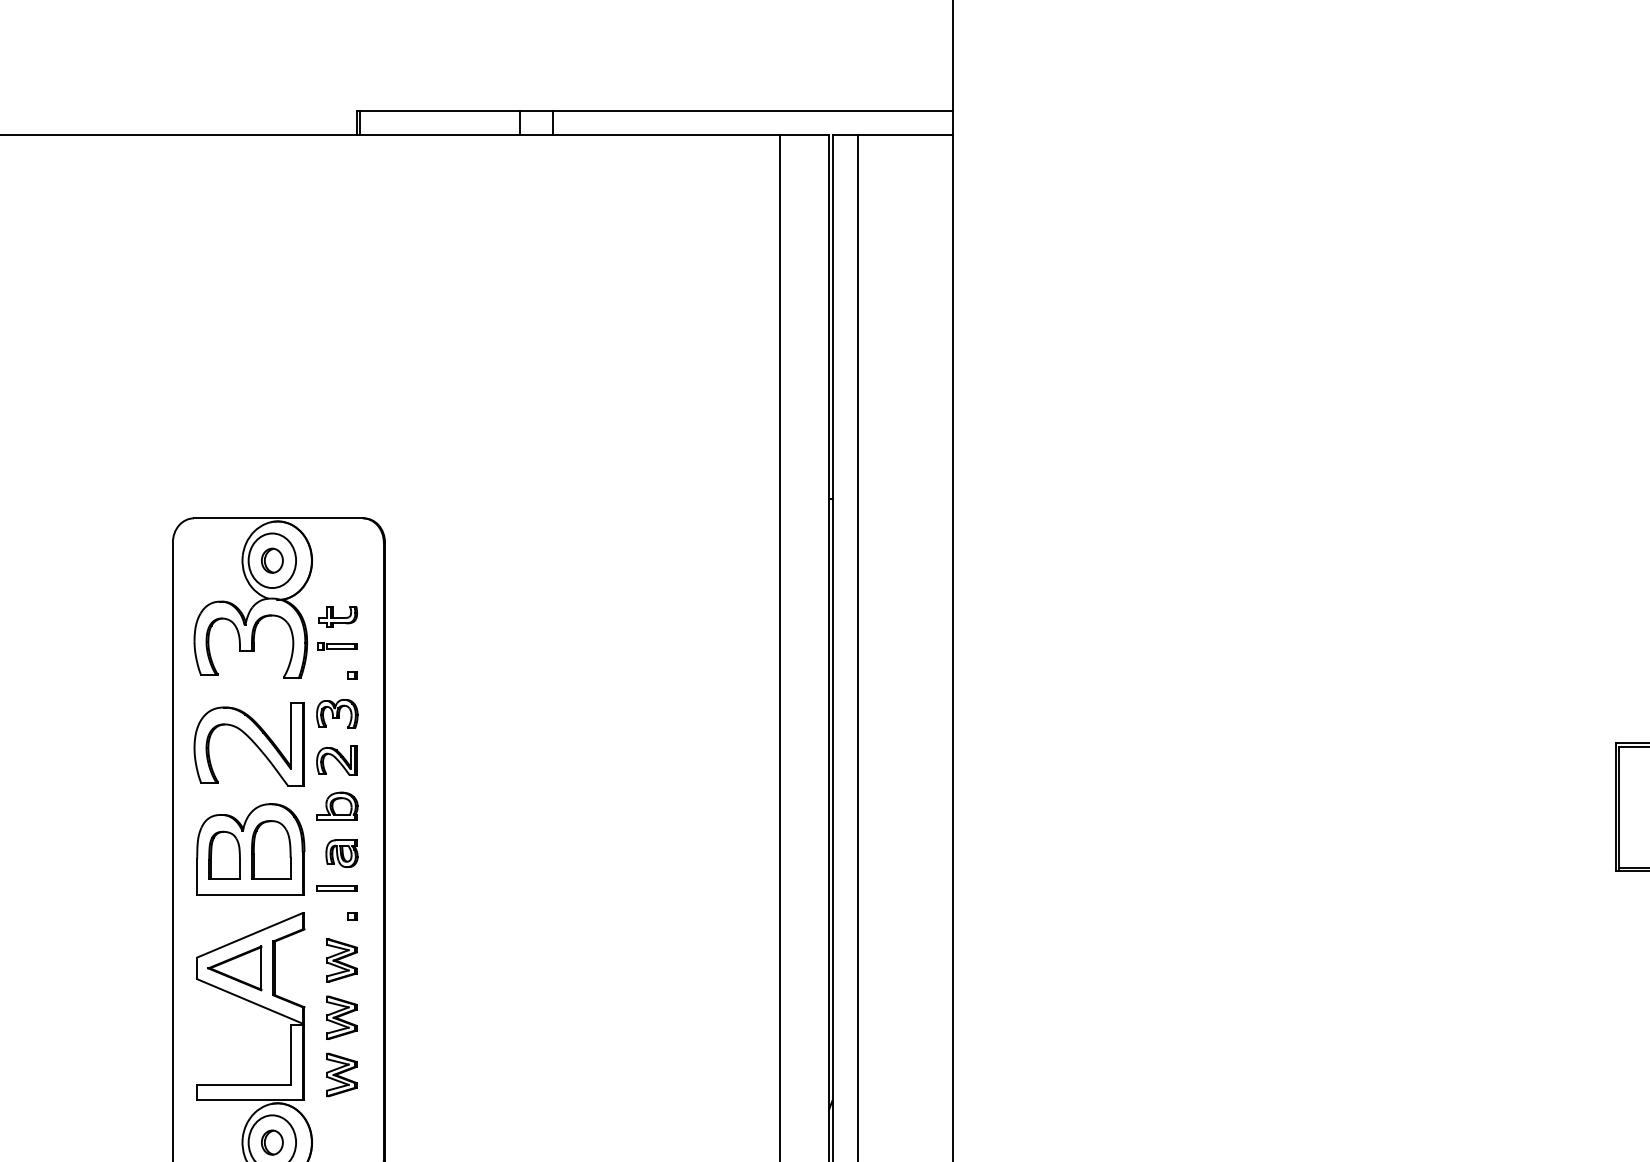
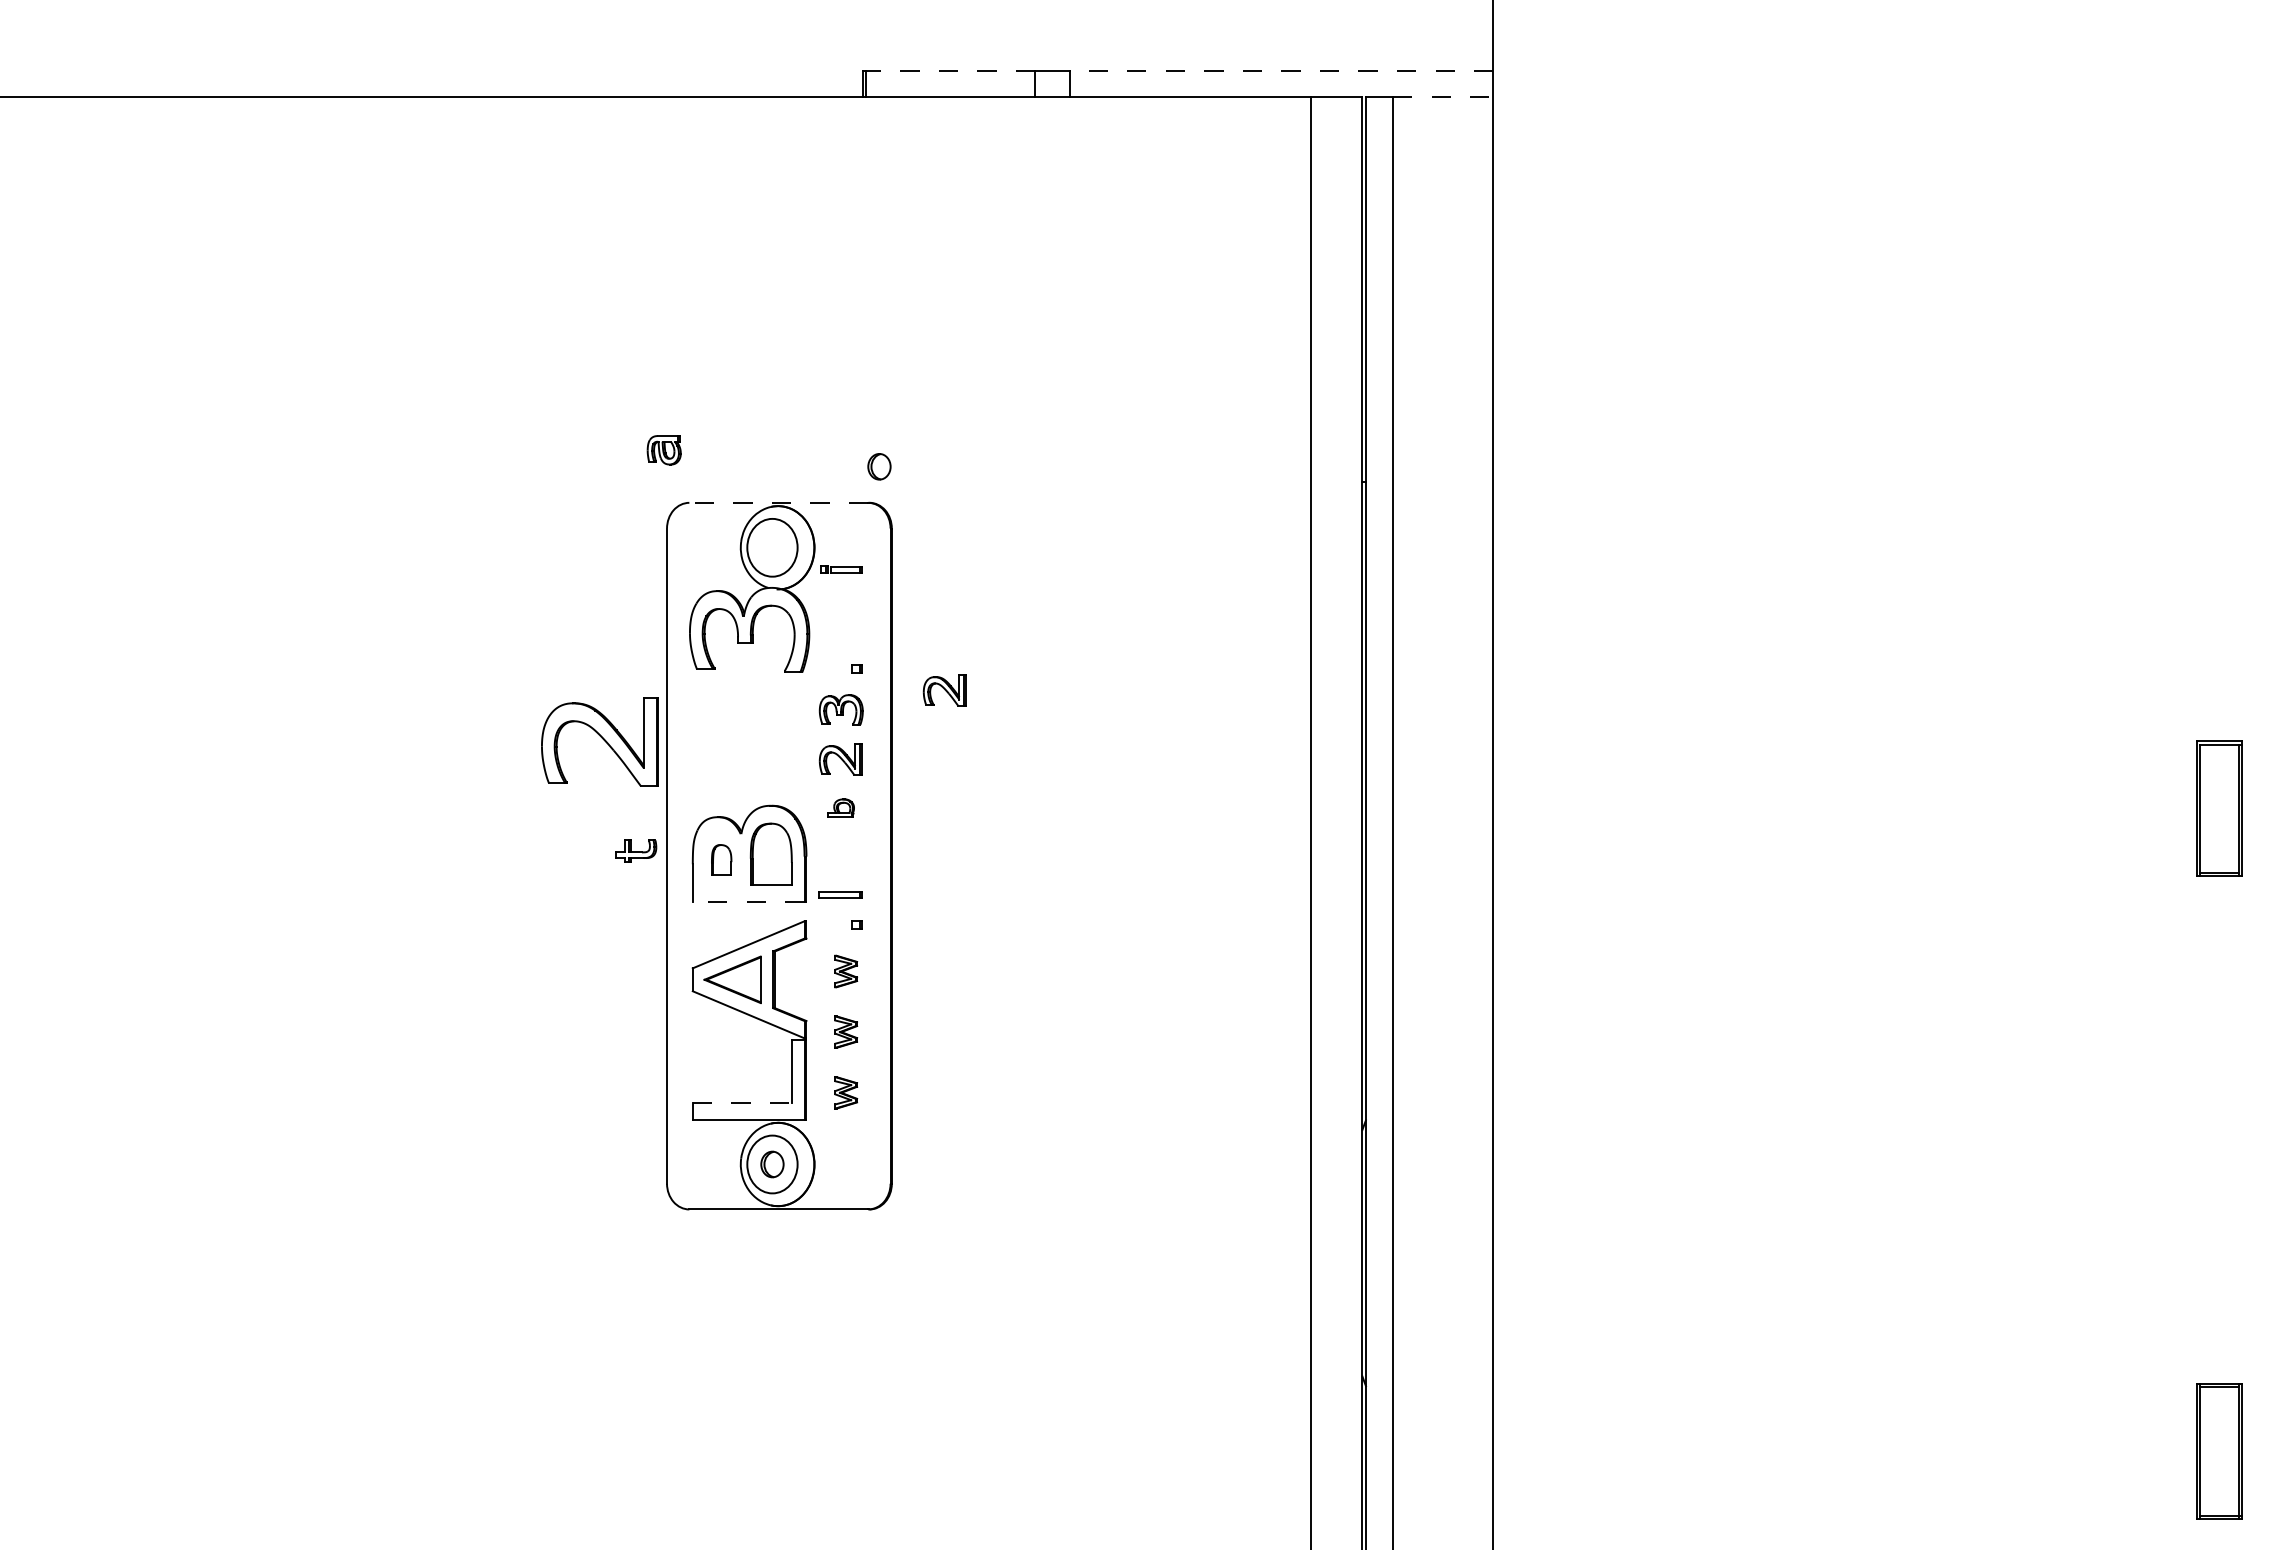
line: (440, 111) -> (950, 71), solid -> dashed
line: (752, 111) -> (1281, 71), solid -> dashed
line: (905, 134) -> (1443, 96), solid -> dashed
line: (278, 518) -> (778, 502), solid -> dashed
part: (272, 560) -> (879, 466), moved
part: (338, 616) -> (636, 850), moved
part: (337, 646) -> (841, 569), moved
part: (434, 695) -> (944, 690), added
part: (248, 743) -> (599, 741), moved
part: (336, 805) -> (840, 807), size x0.6
part: (341, 853) -> (663, 450), moved
part: (224, 854) -> (721, 859), size x0.6
line: (249, 894) -> (748, 901), solid -> dashed
part: (341, 960) -> (845, 971), size x0.7
part: (341, 1017) -> (845, 1031), size x0.7
part: (341, 1074) -> (845, 1092), size x0.7
line: (244, 1085) -> (742, 1103), solid -> dashed

